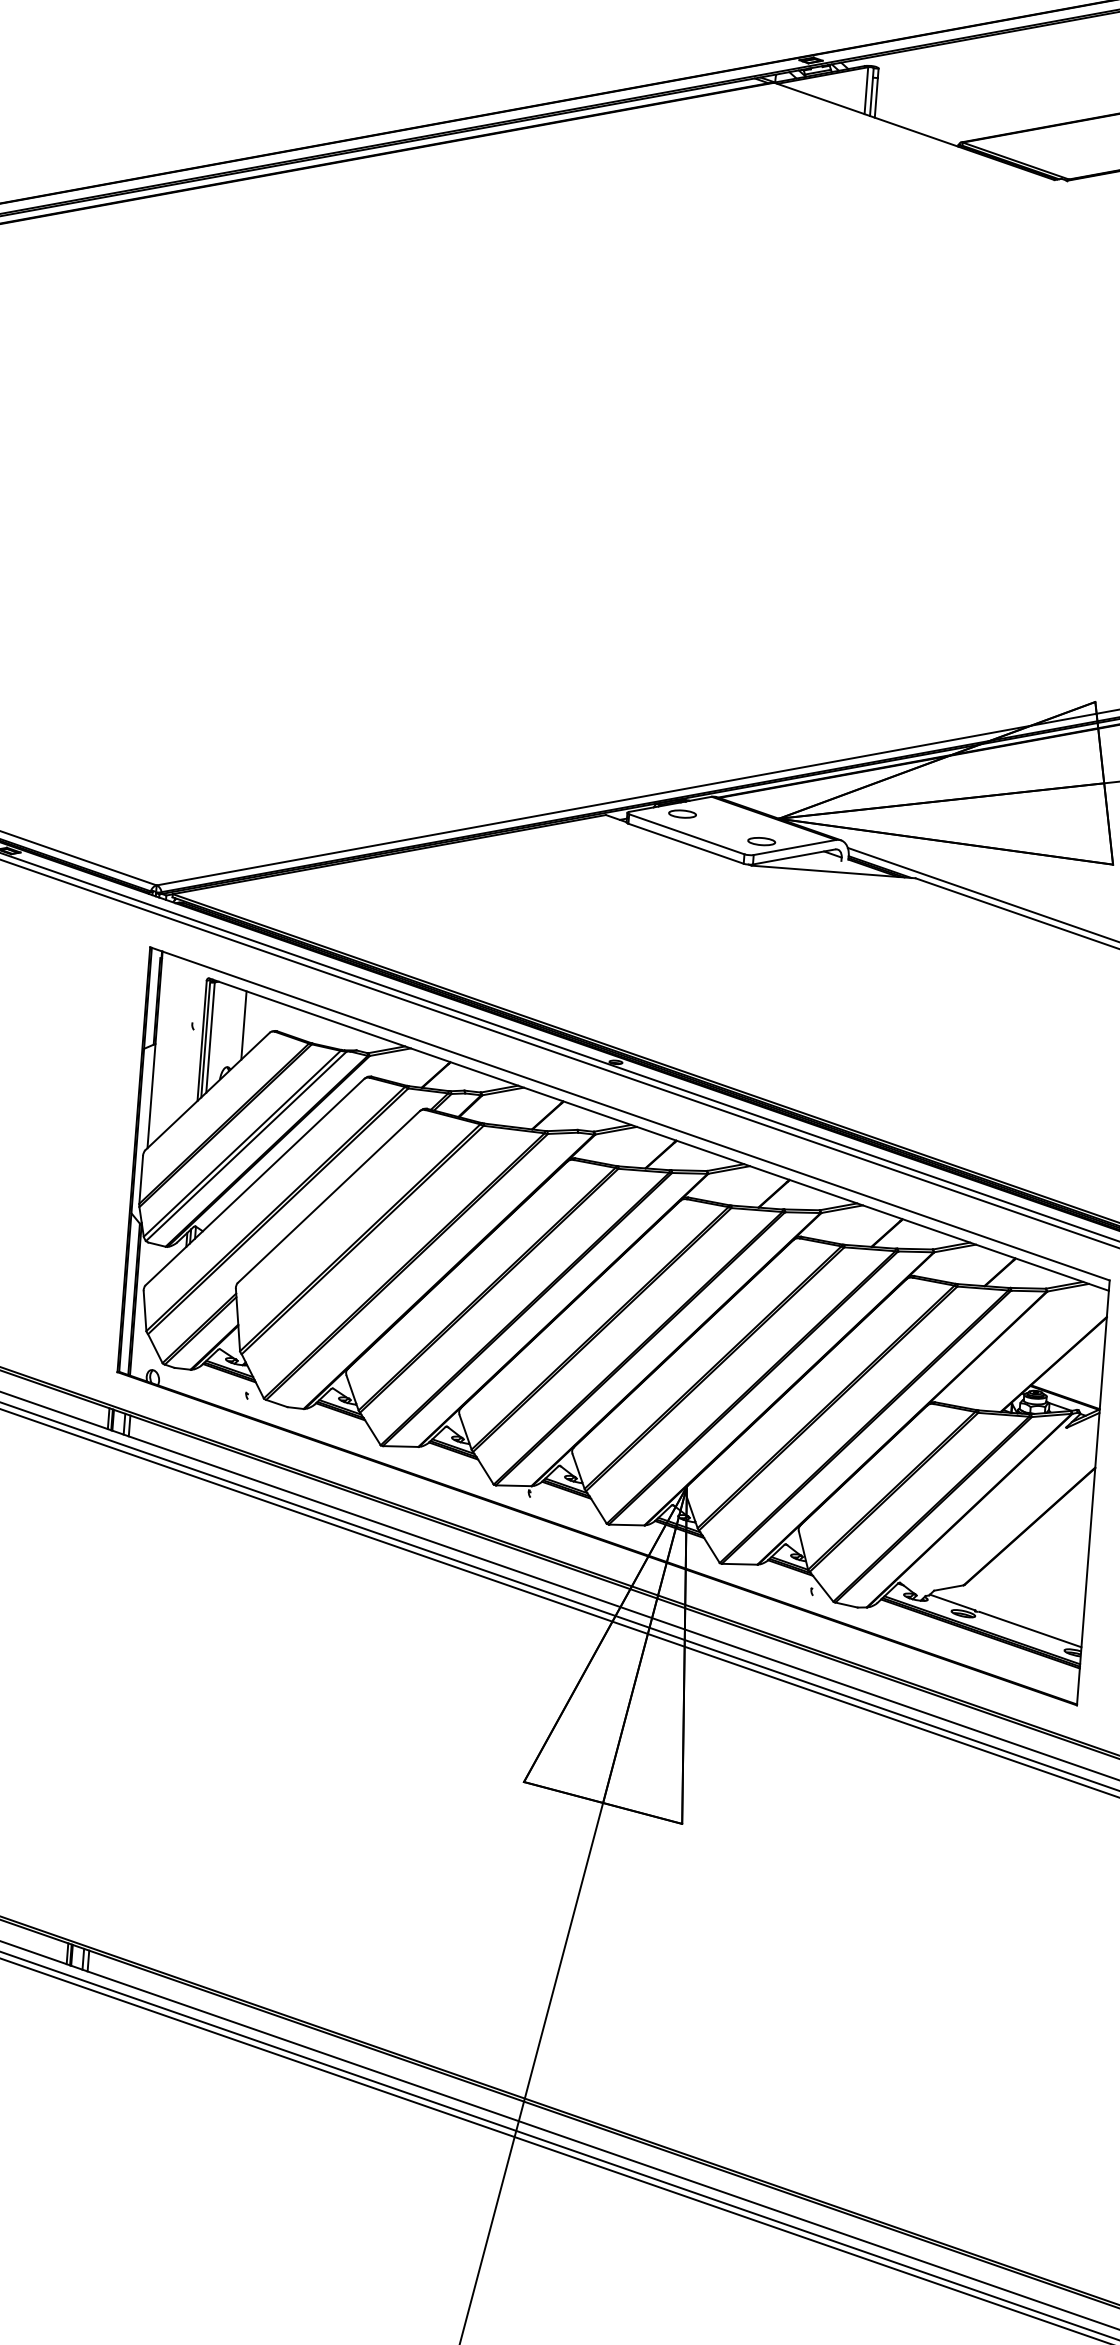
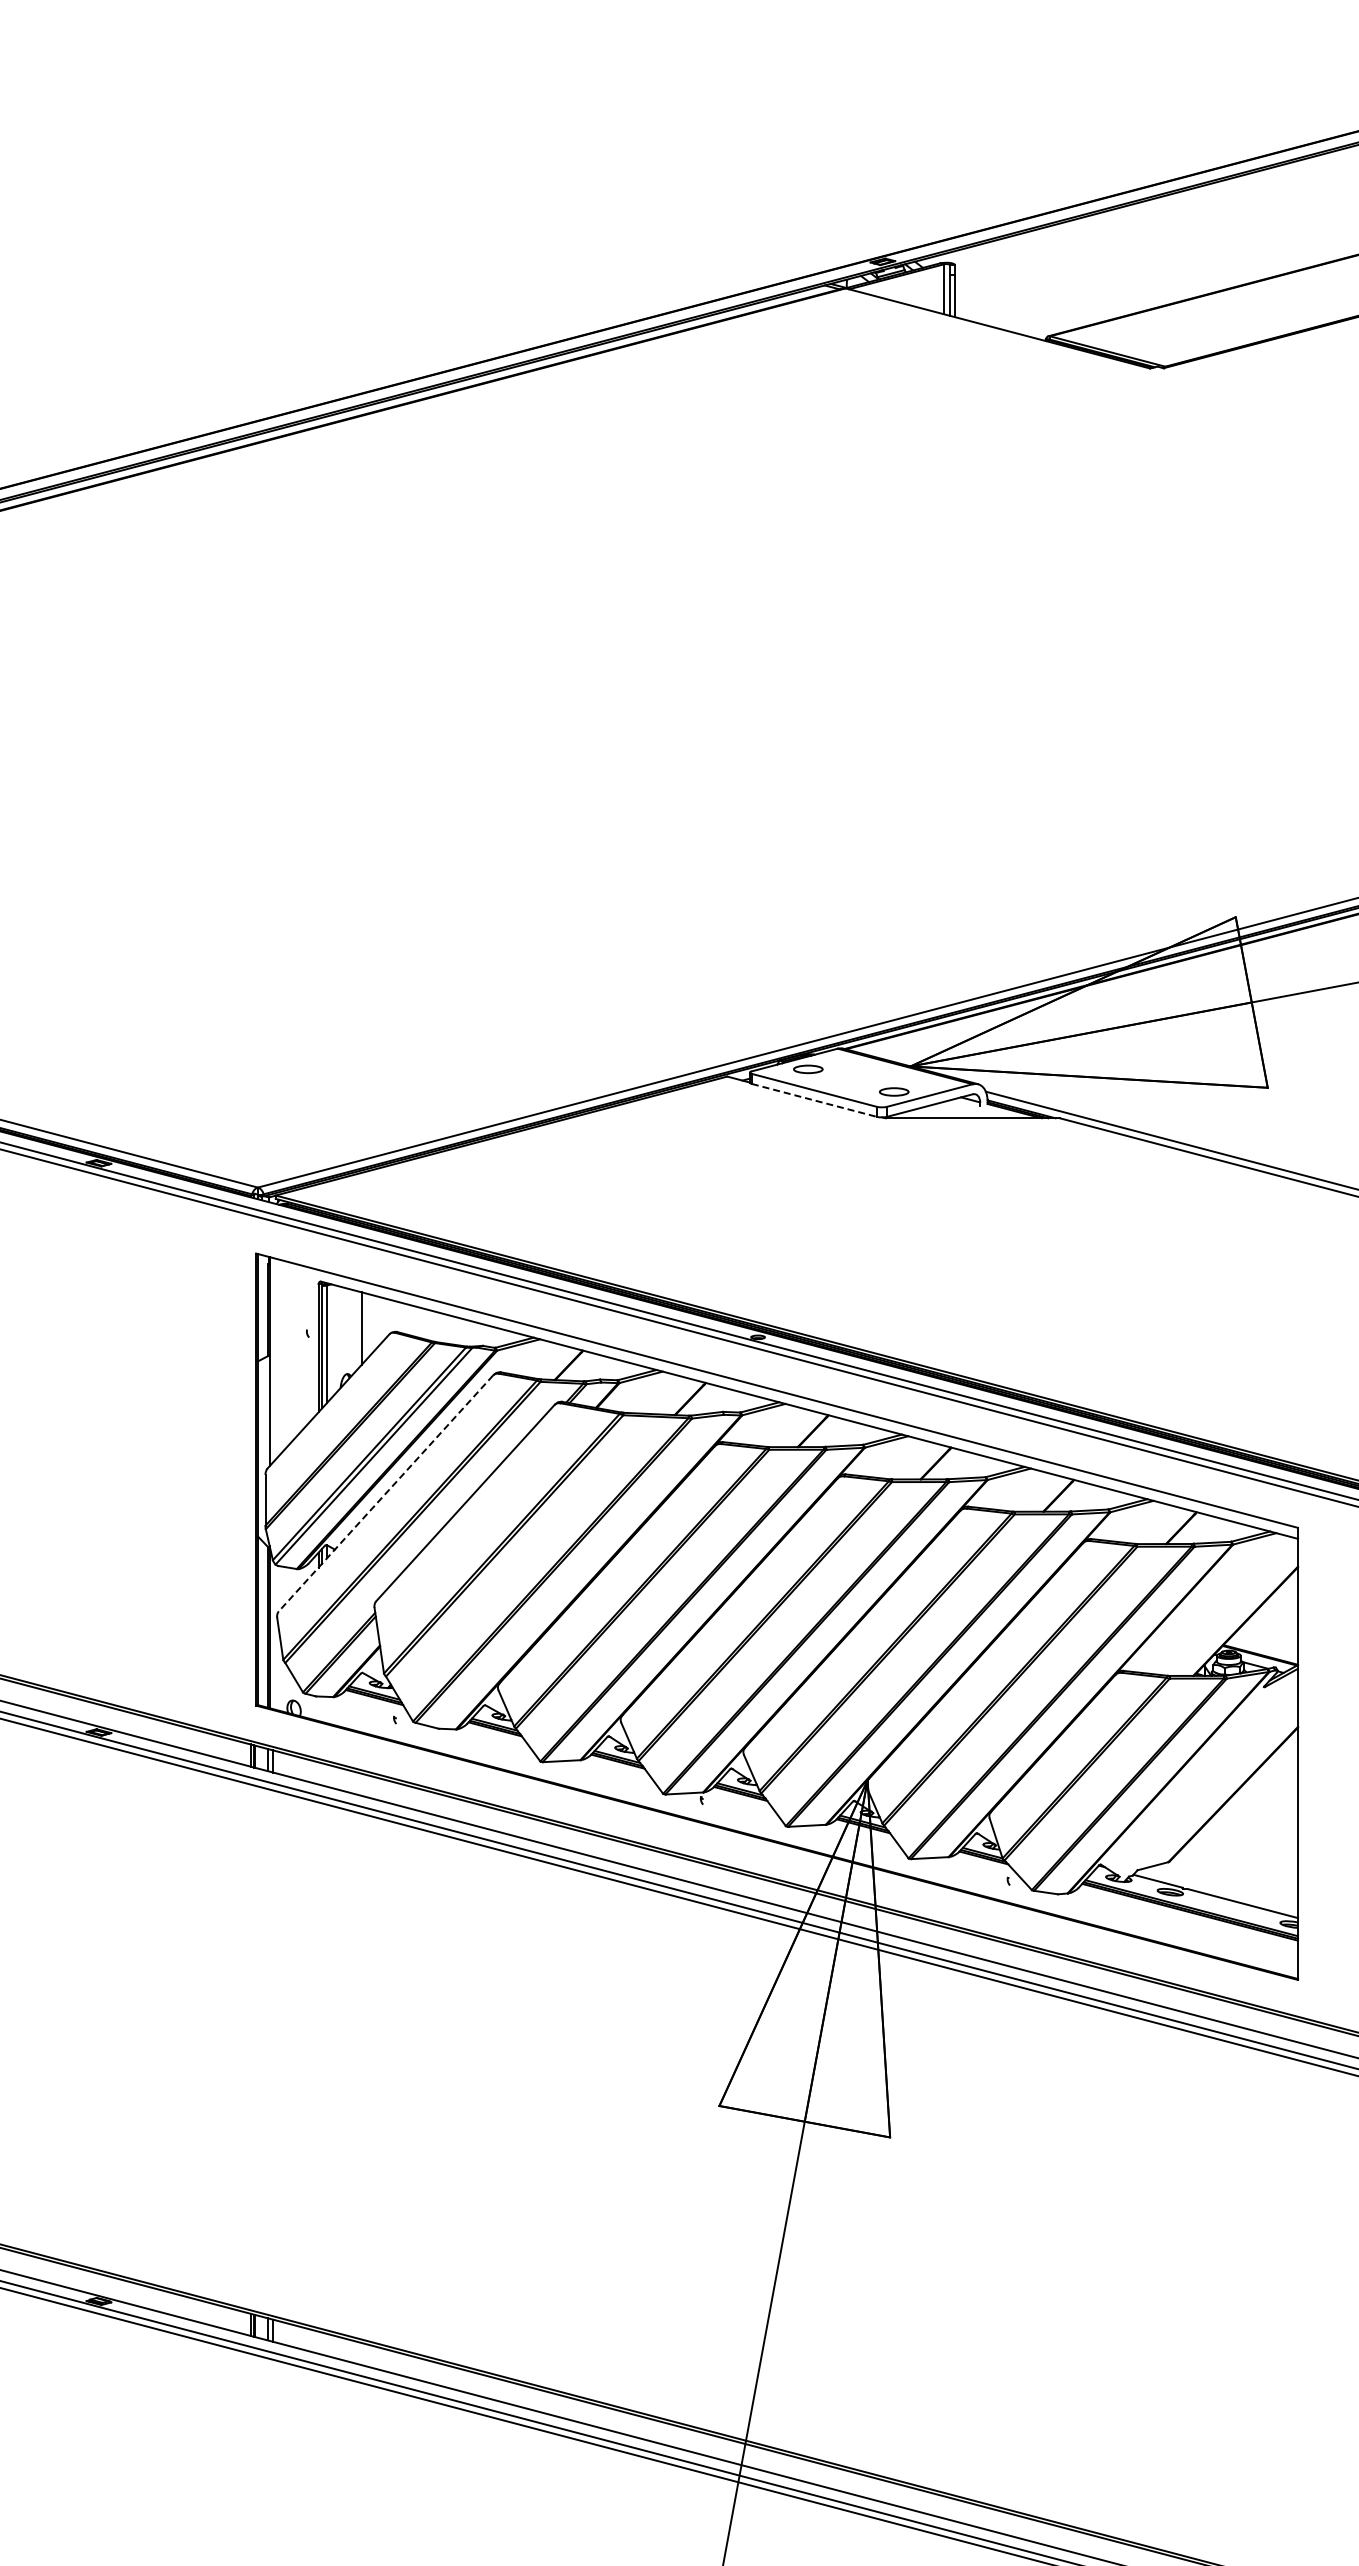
line: (686, 843) -> (814, 1100), solid -> dashed
line: (254, 1182) -> (385, 1493), solid -> dashed

